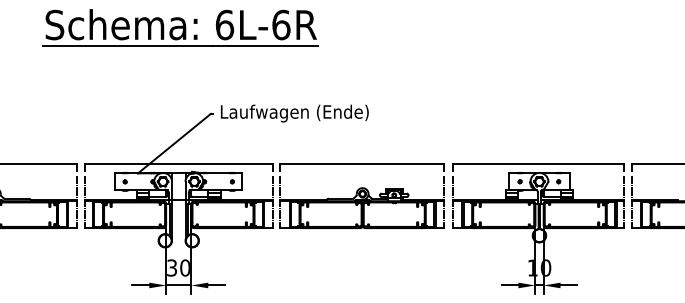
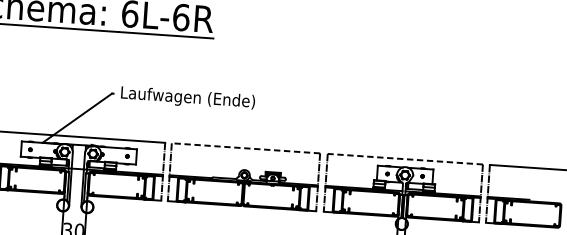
line: (361, 164) -> (245, 148), solid -> dashed
line: (538, 164) -> (405, 159), solid -> dashed

